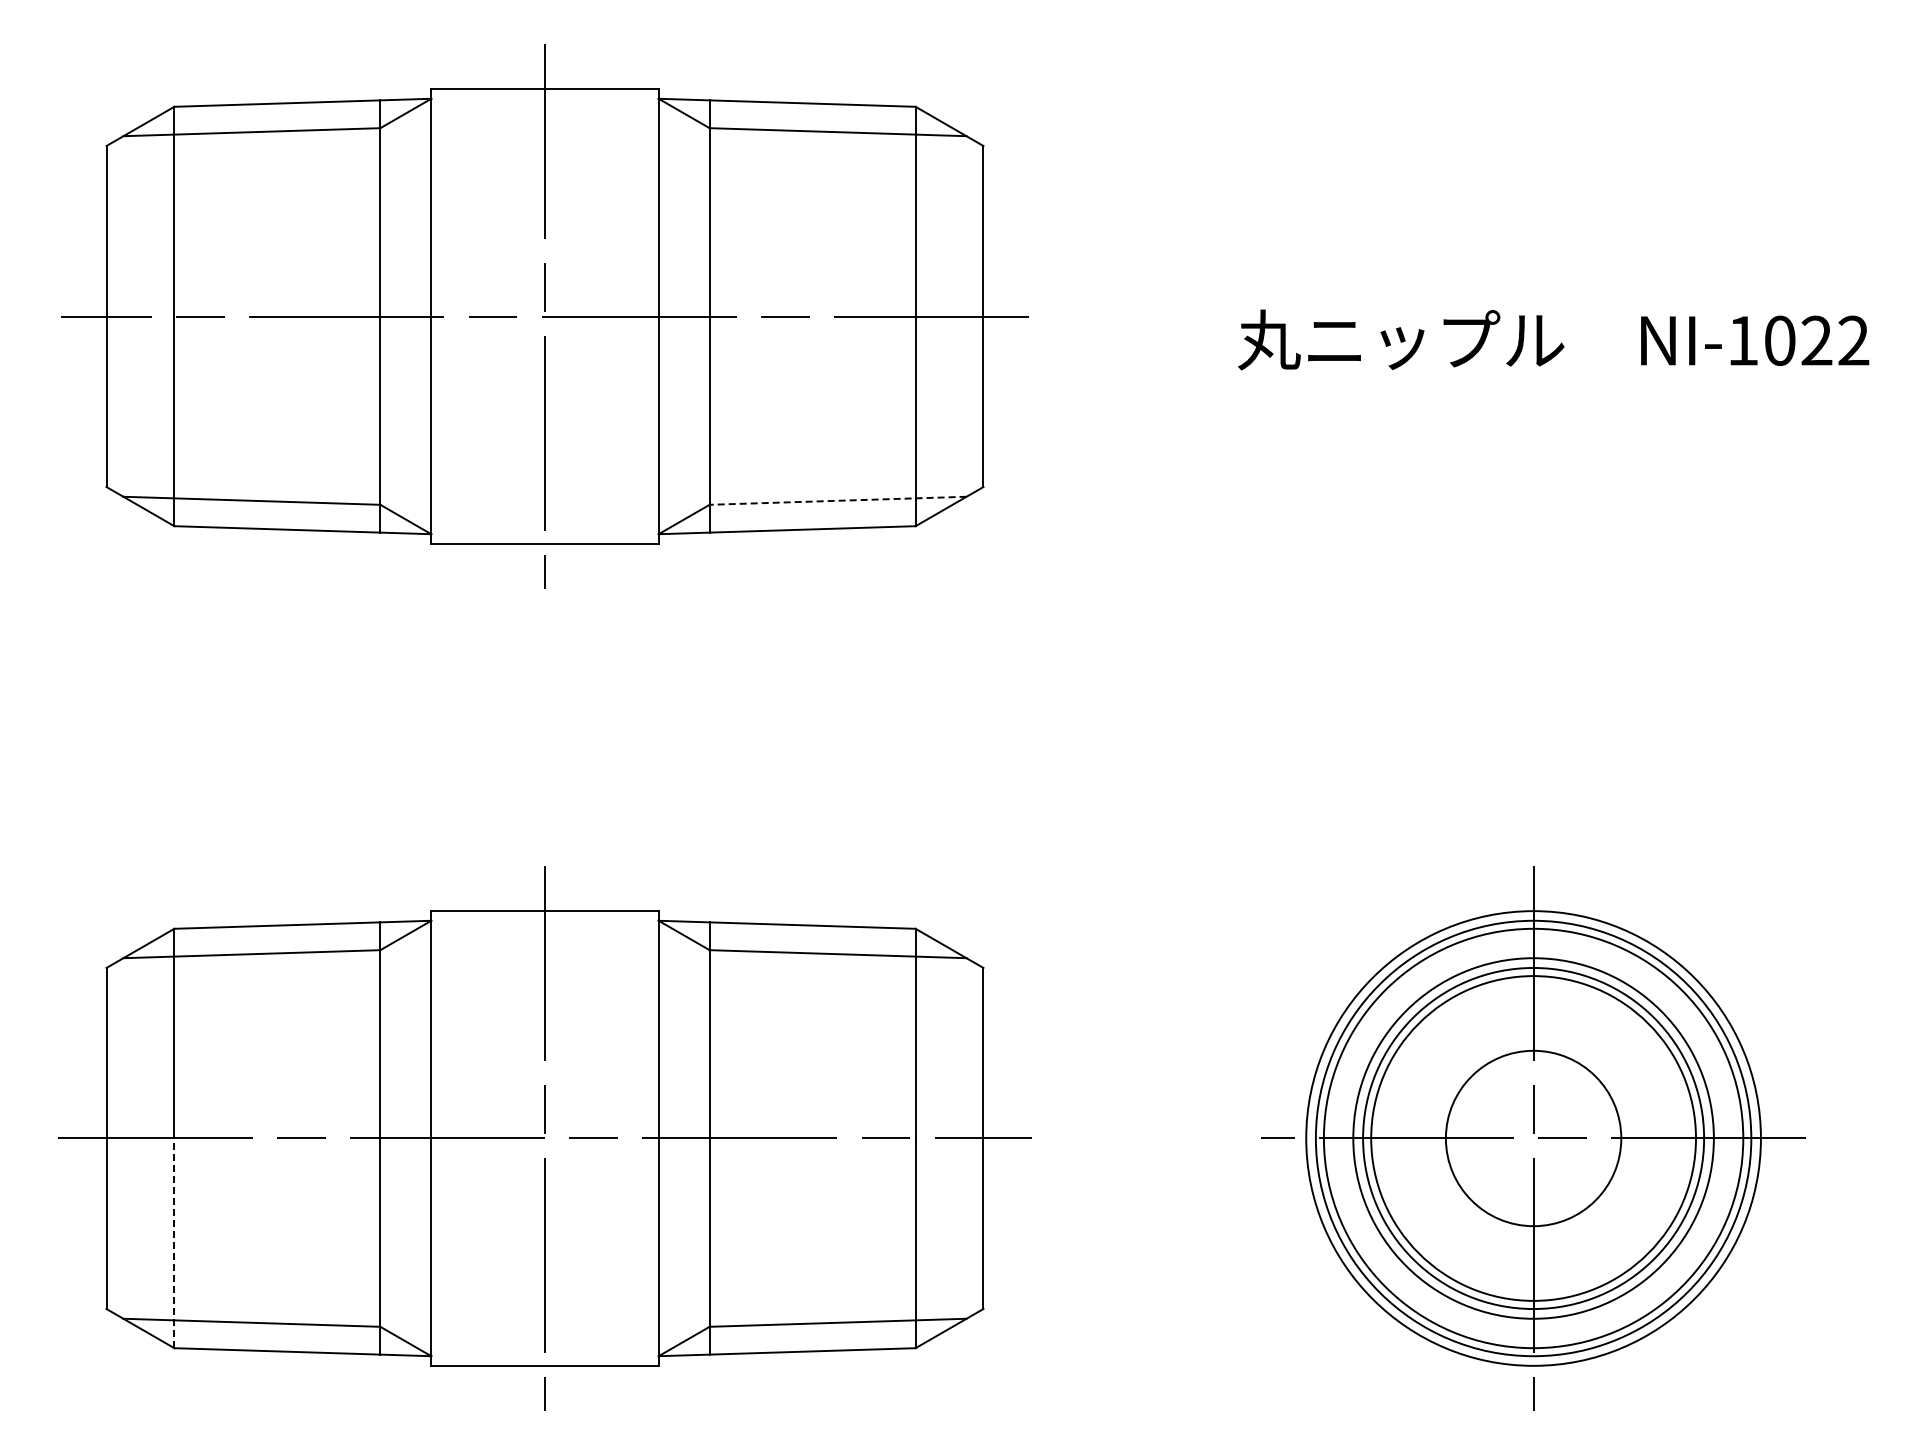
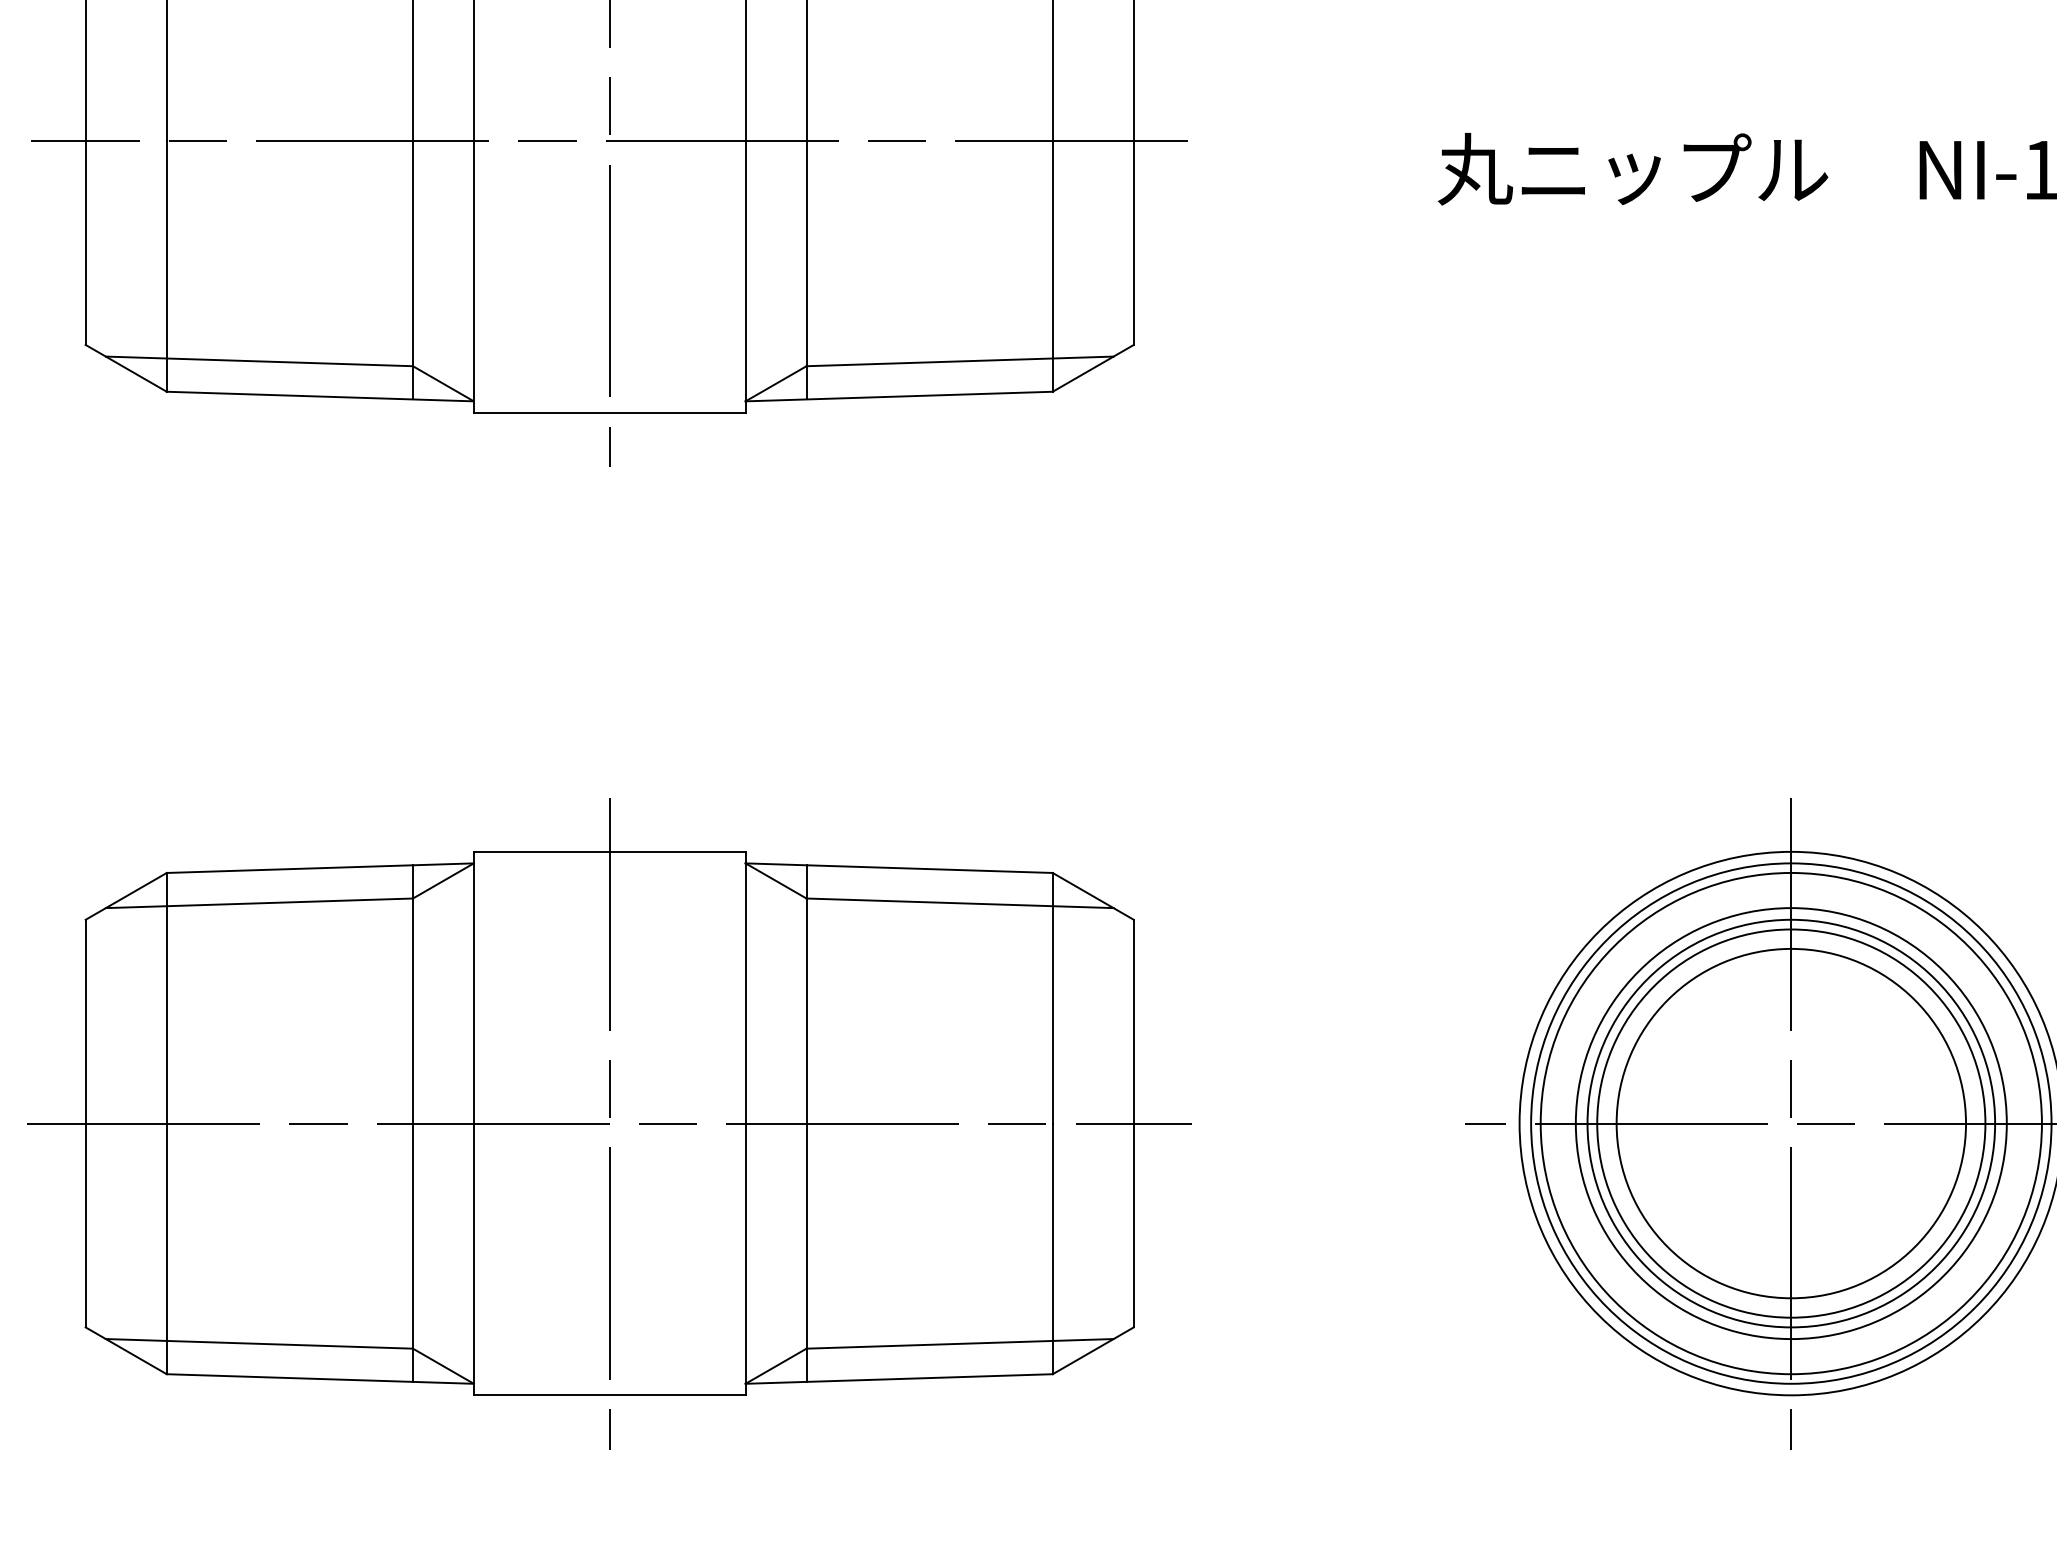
line: (838, 500) -> (960, 361), dashed -> solid
circle: (1533, 1138) -> (1791, 1123), size x1.67
line: (174, 1243) -> (166, 1249), dashed -> solid

